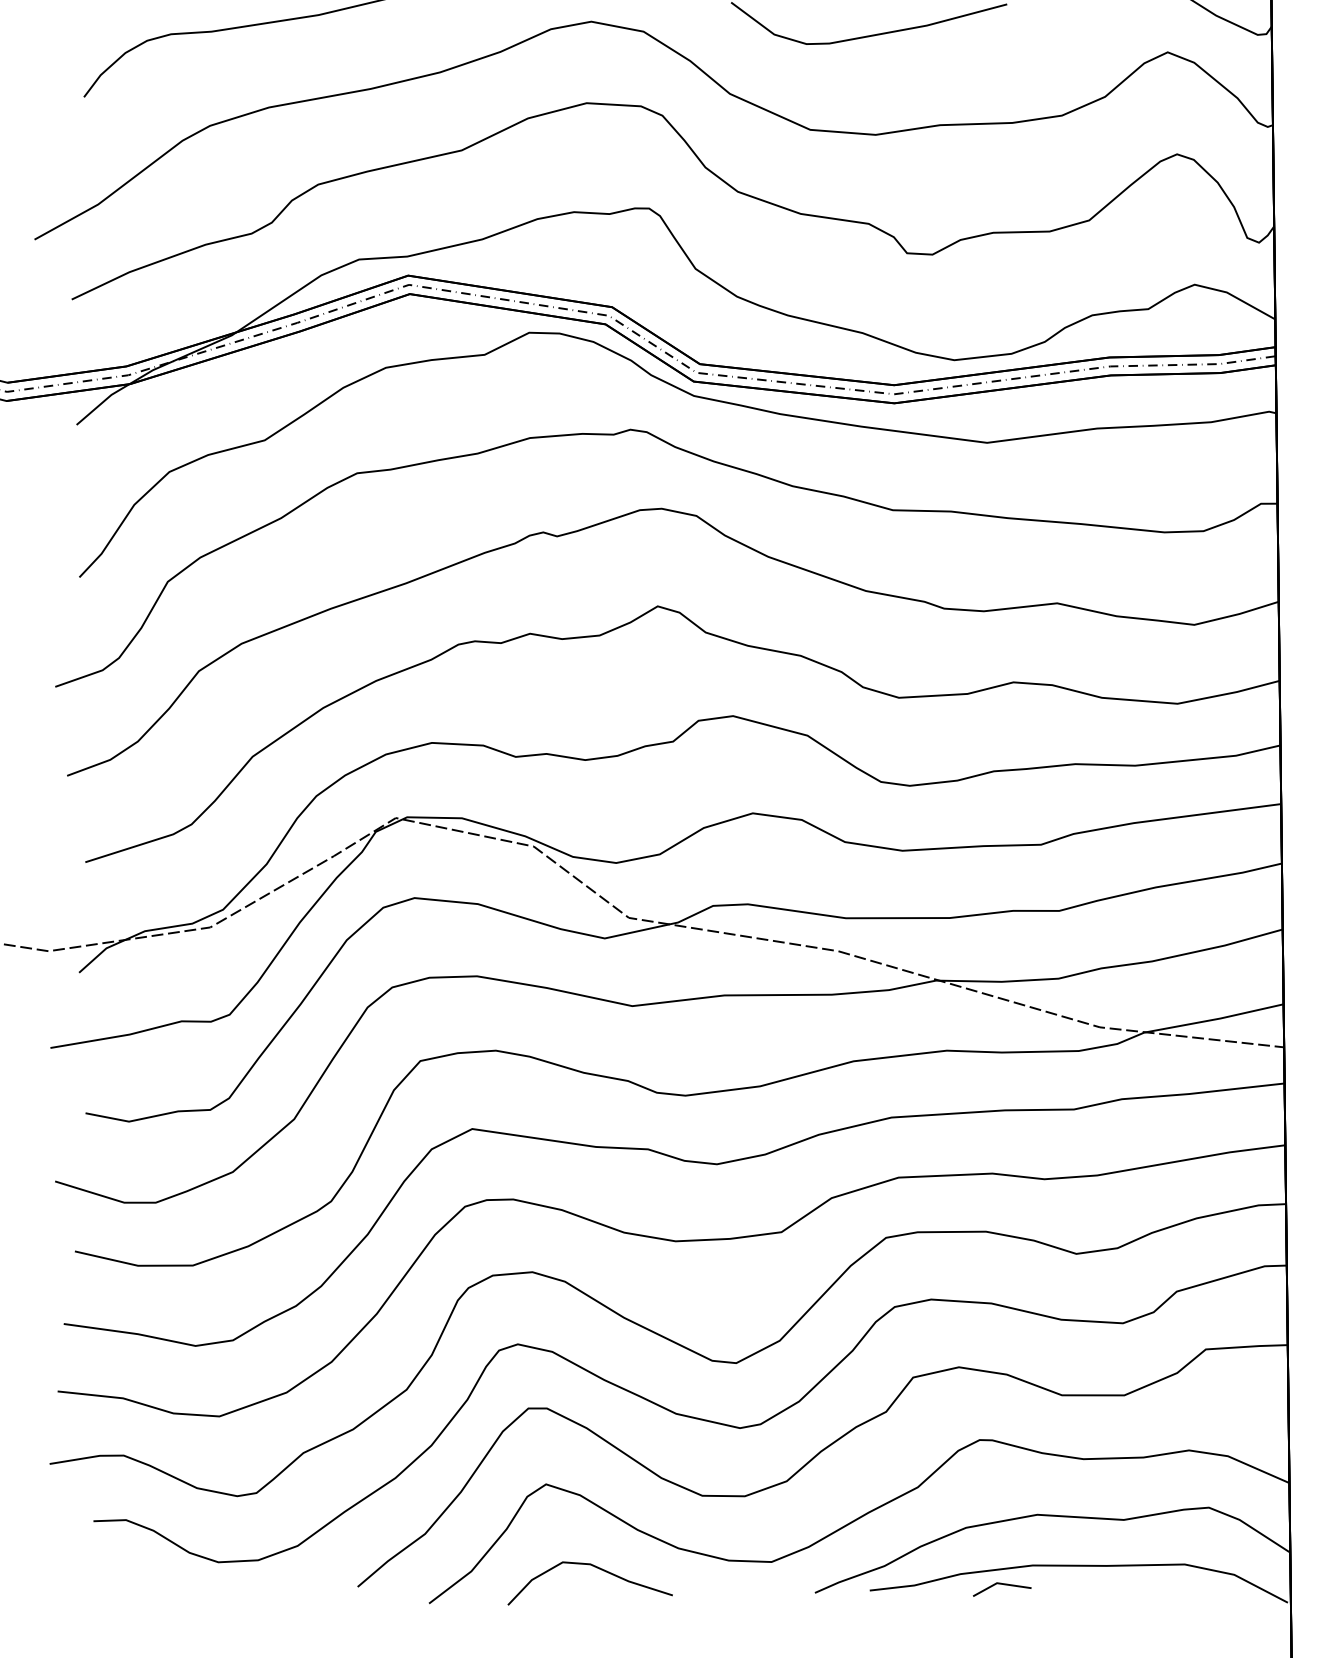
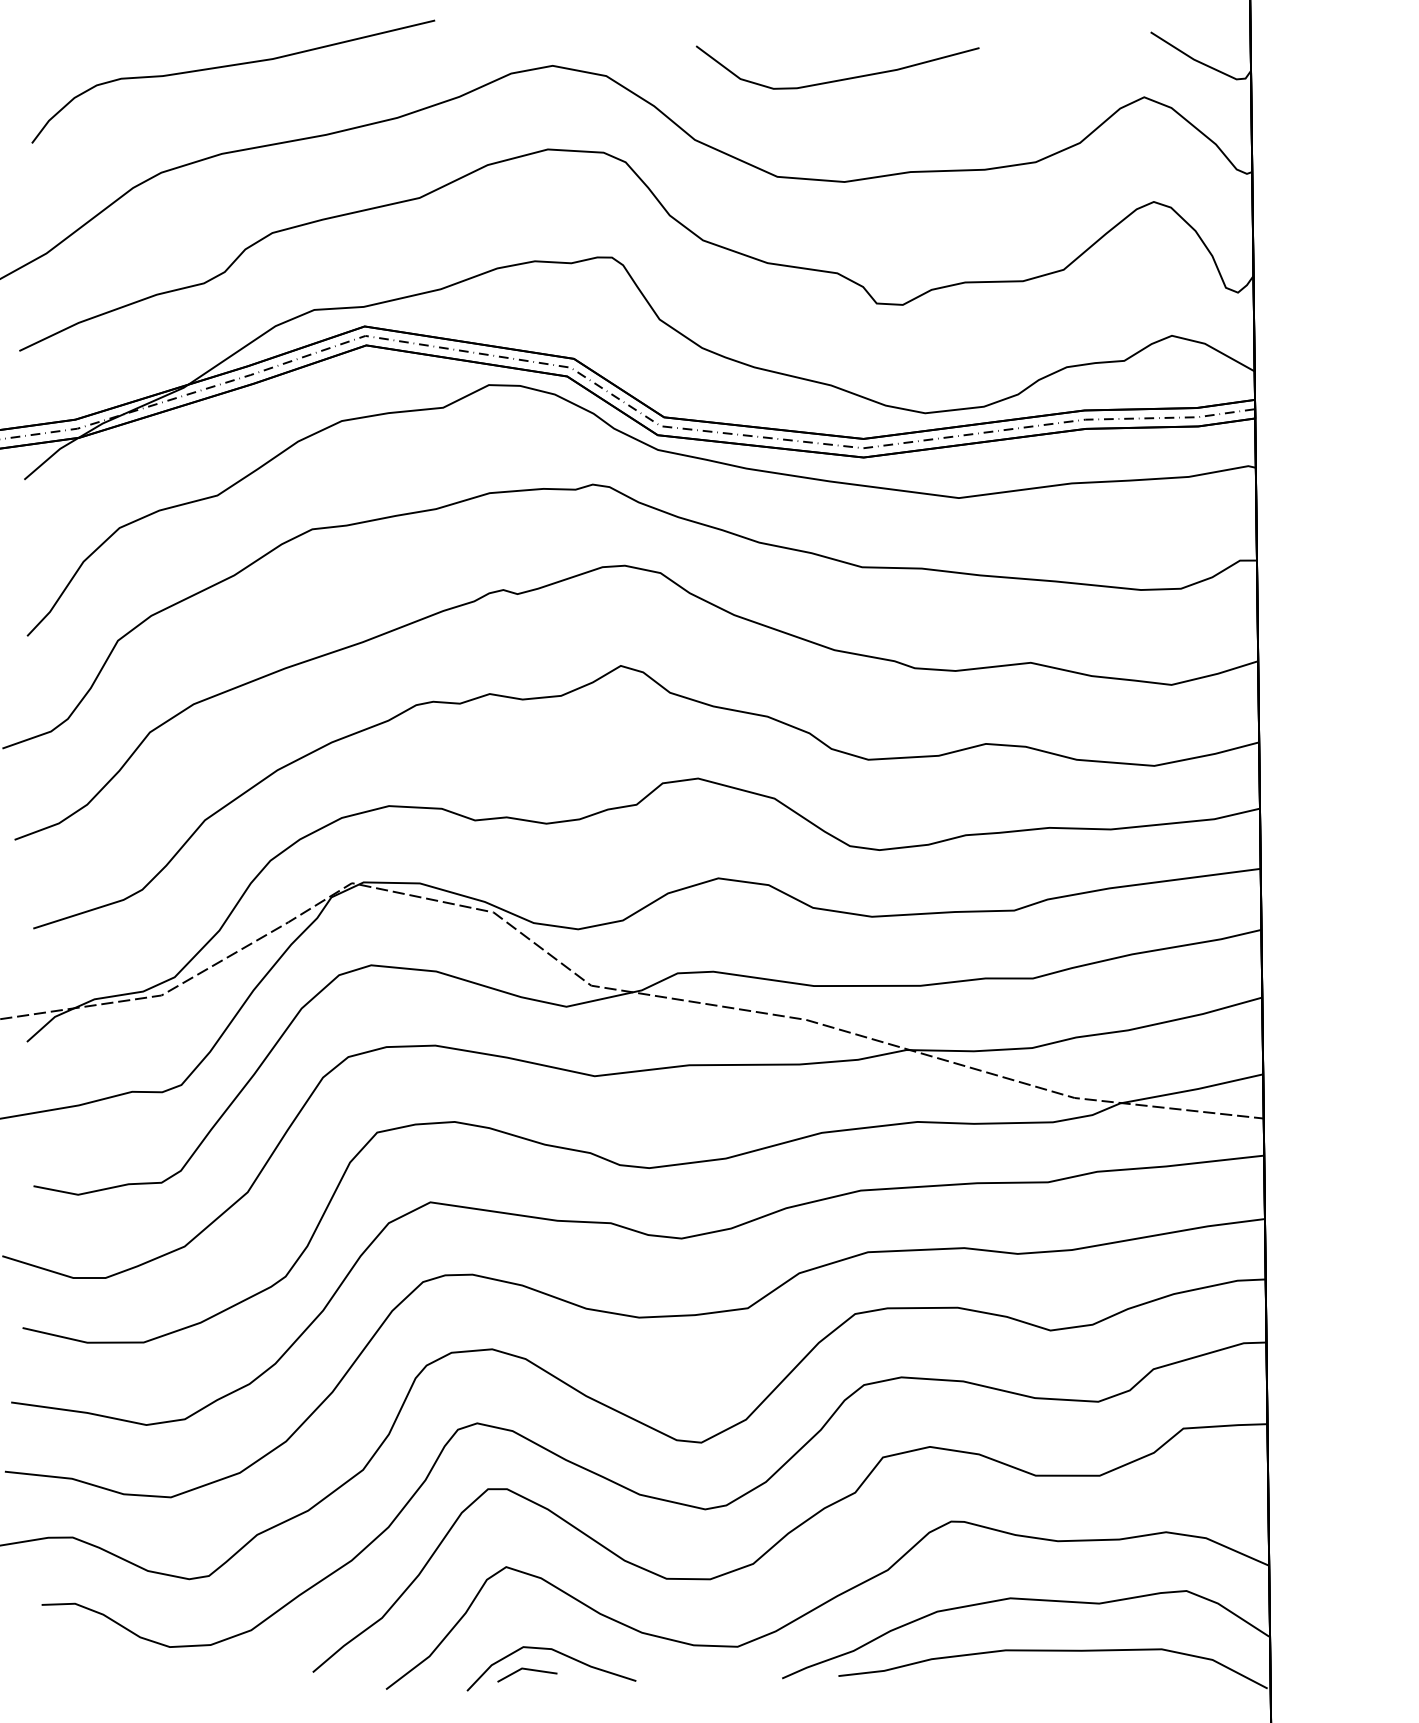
line: (1002, 1585) -> (527, 1670), moved

